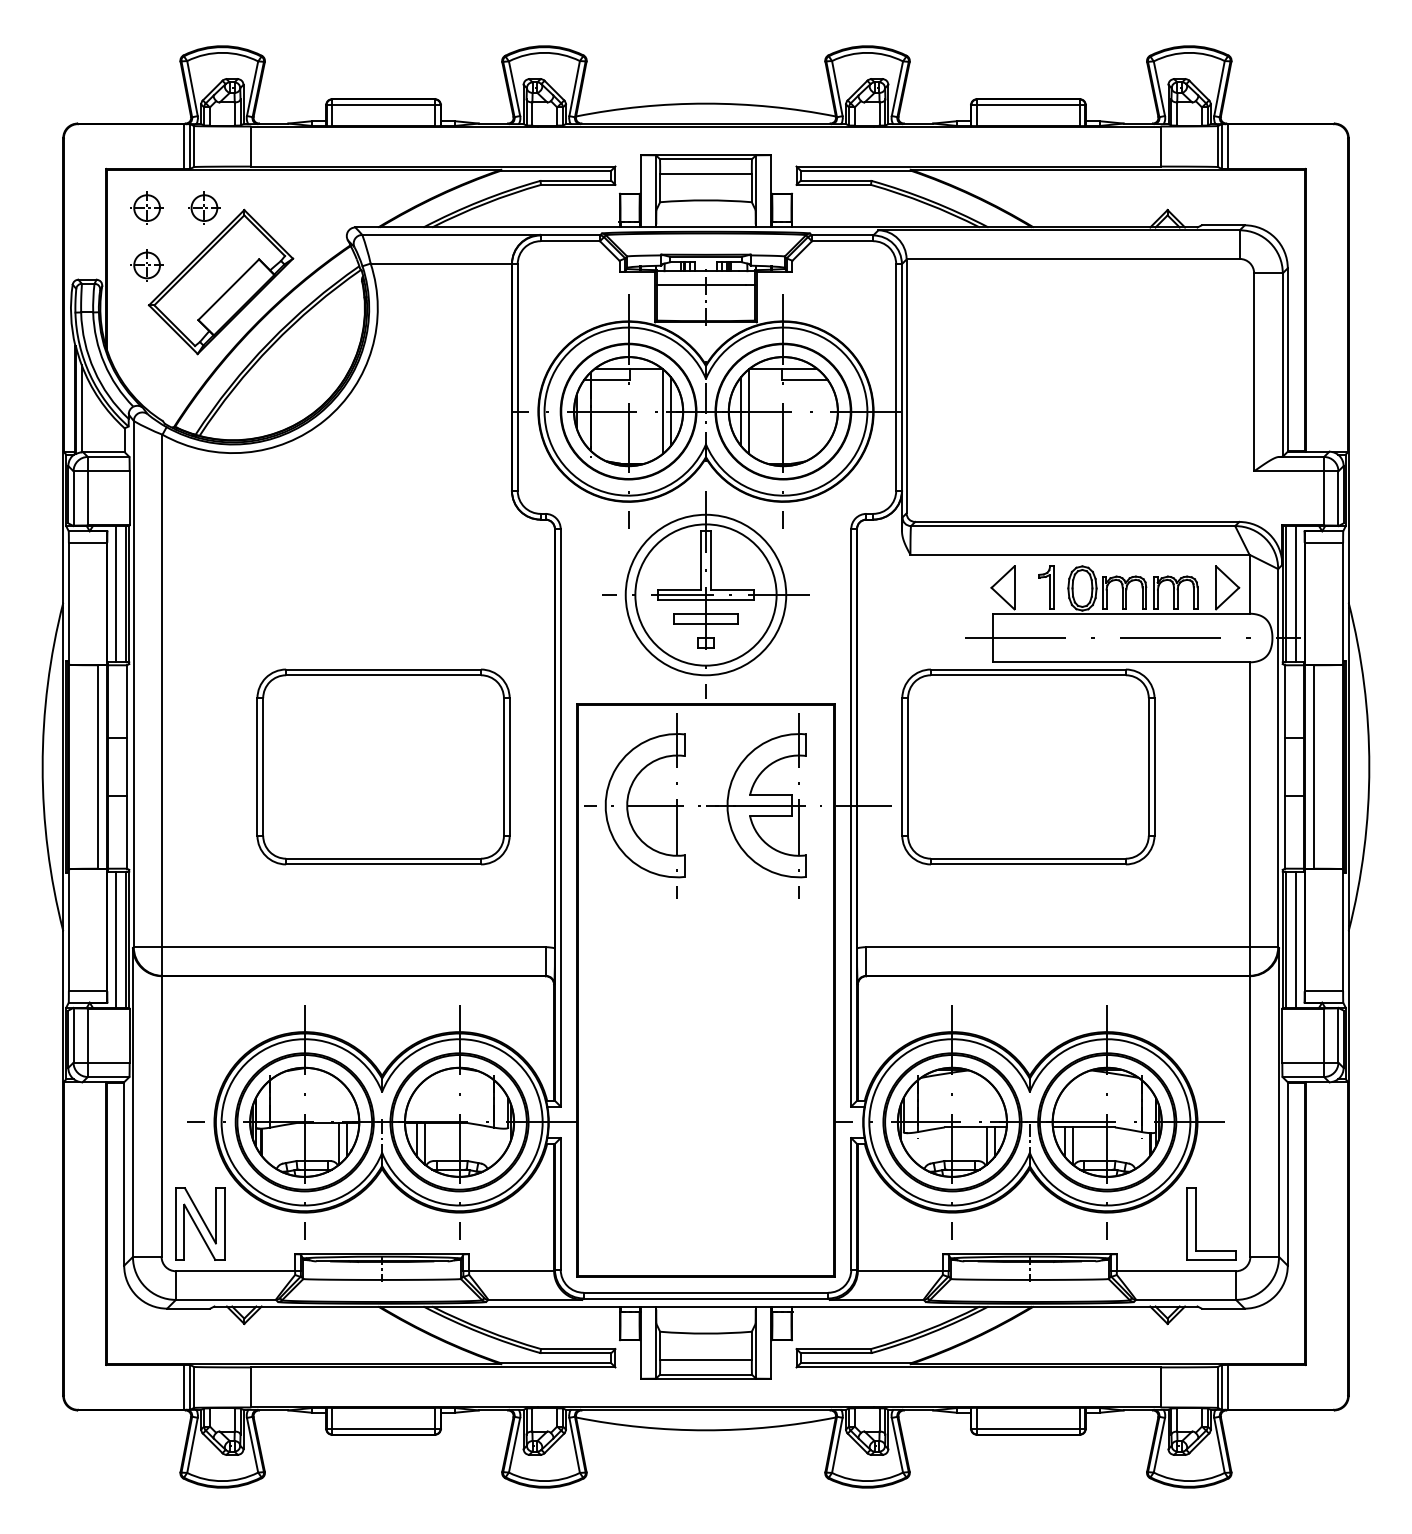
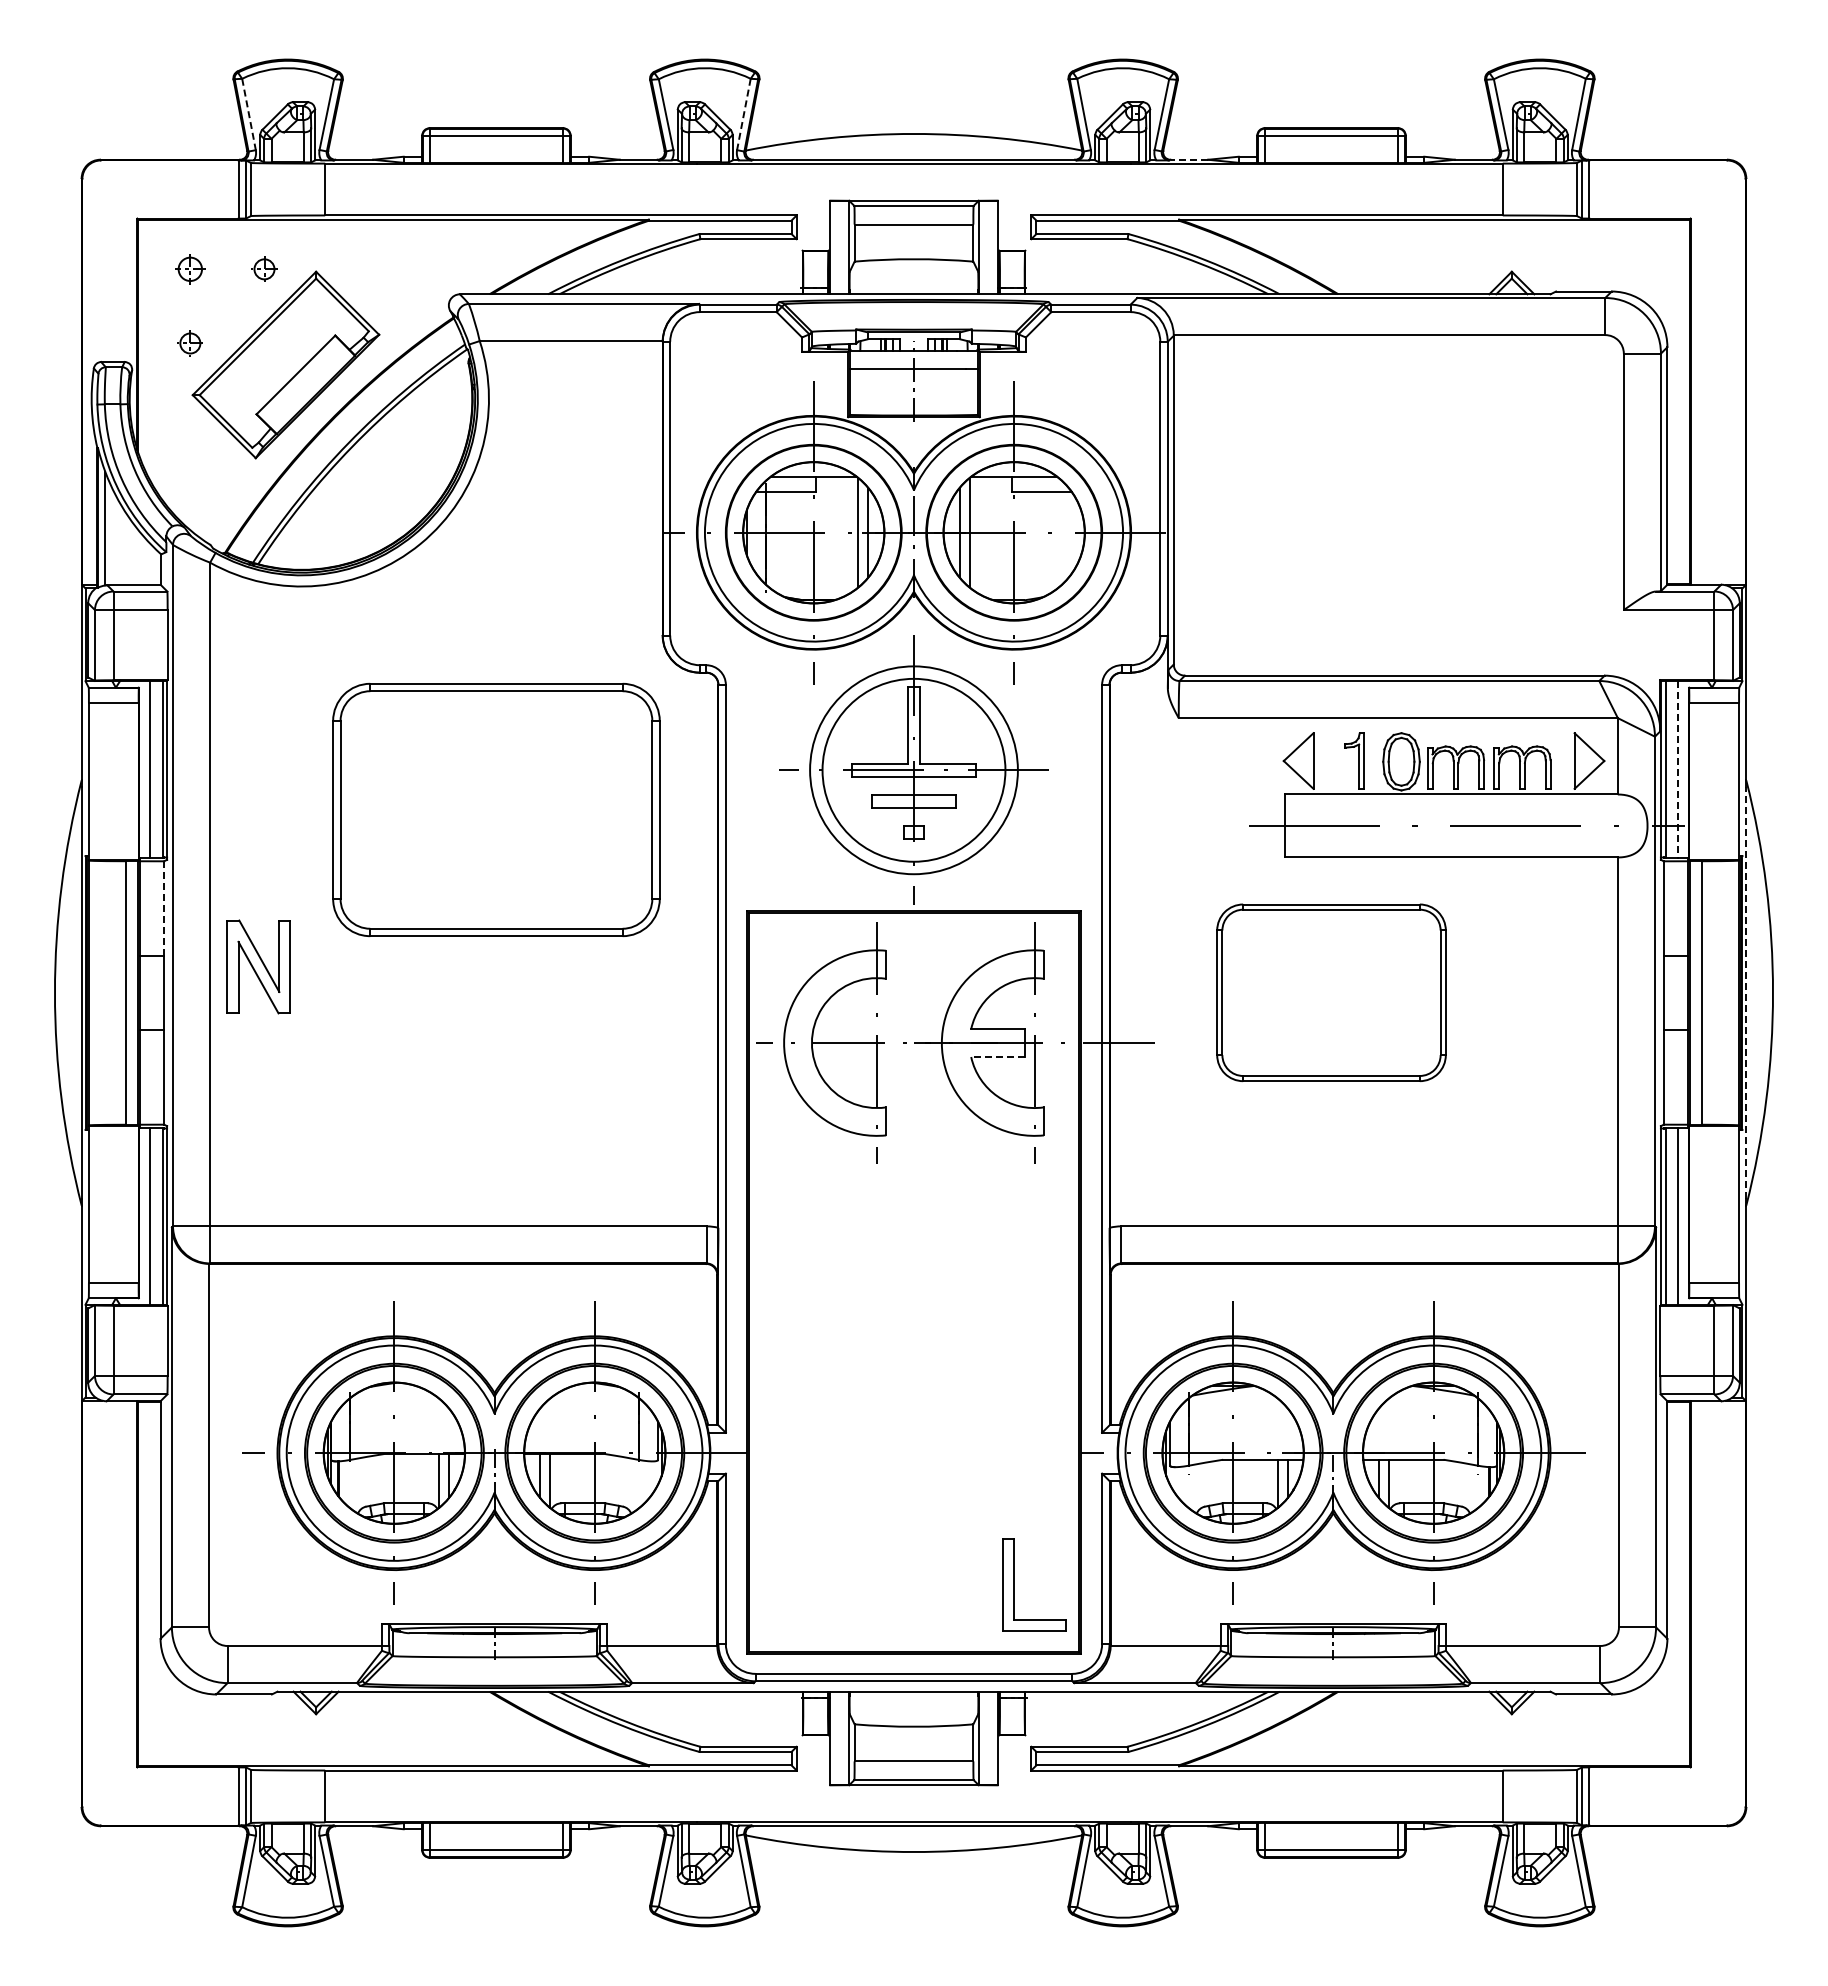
line: (192, 89) -> (249, 115), solid -> dashed
line: (574, 89) -> (743, 115), solid -> dashed
line: (918, 123) -> (1189, 159), solid -> dashed
part: (147, 208) -> (190, 269), size x0.7
part: (204, 208) -> (264, 269), size x0.6
part: (147, 265) -> (190, 343), size x0.6
line: (1295, 594) -> (1677, 769), solid -> dashed
line: (127, 701) -> (164, 908), solid -> dashed
part: (383, 766) -> (496, 809), moved
part: (1028, 766) -> (1331, 992), size x0.7
line: (1348, 767) -> (1746, 993), solid -> dashed
line: (770, 816) -> (997, 1057), solid -> dashed
part: (199, 1223) -> (258, 966), moved
part: (1196, 1223) -> (1014, 1584), moved

